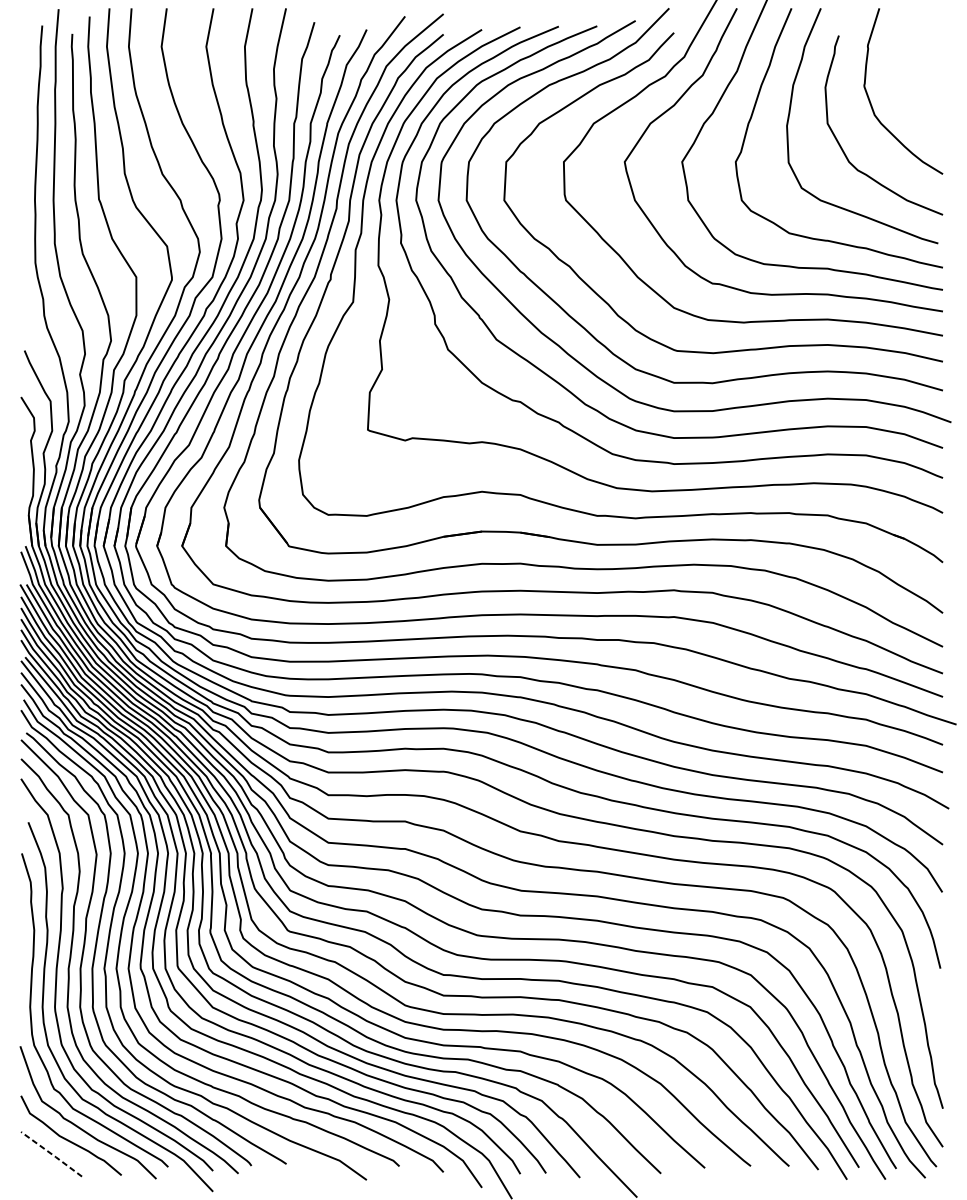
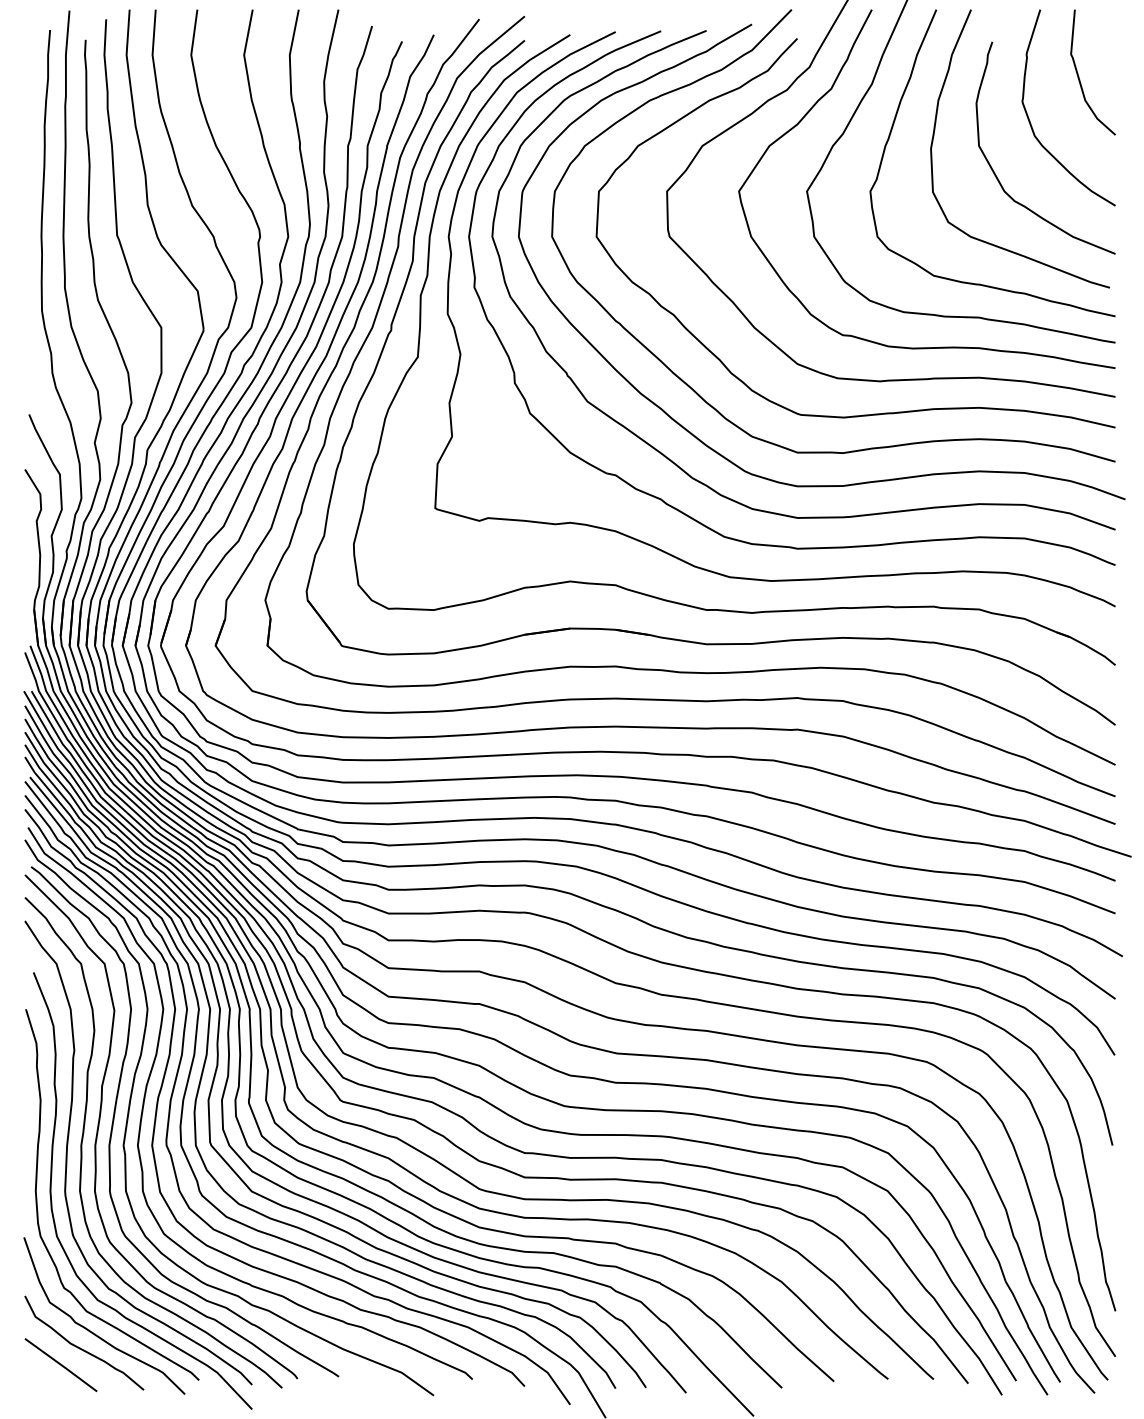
curve: (912, 64) -> (1079, 76), added
line: (51, 1154) -> (61, 1365), dashed -> solid

